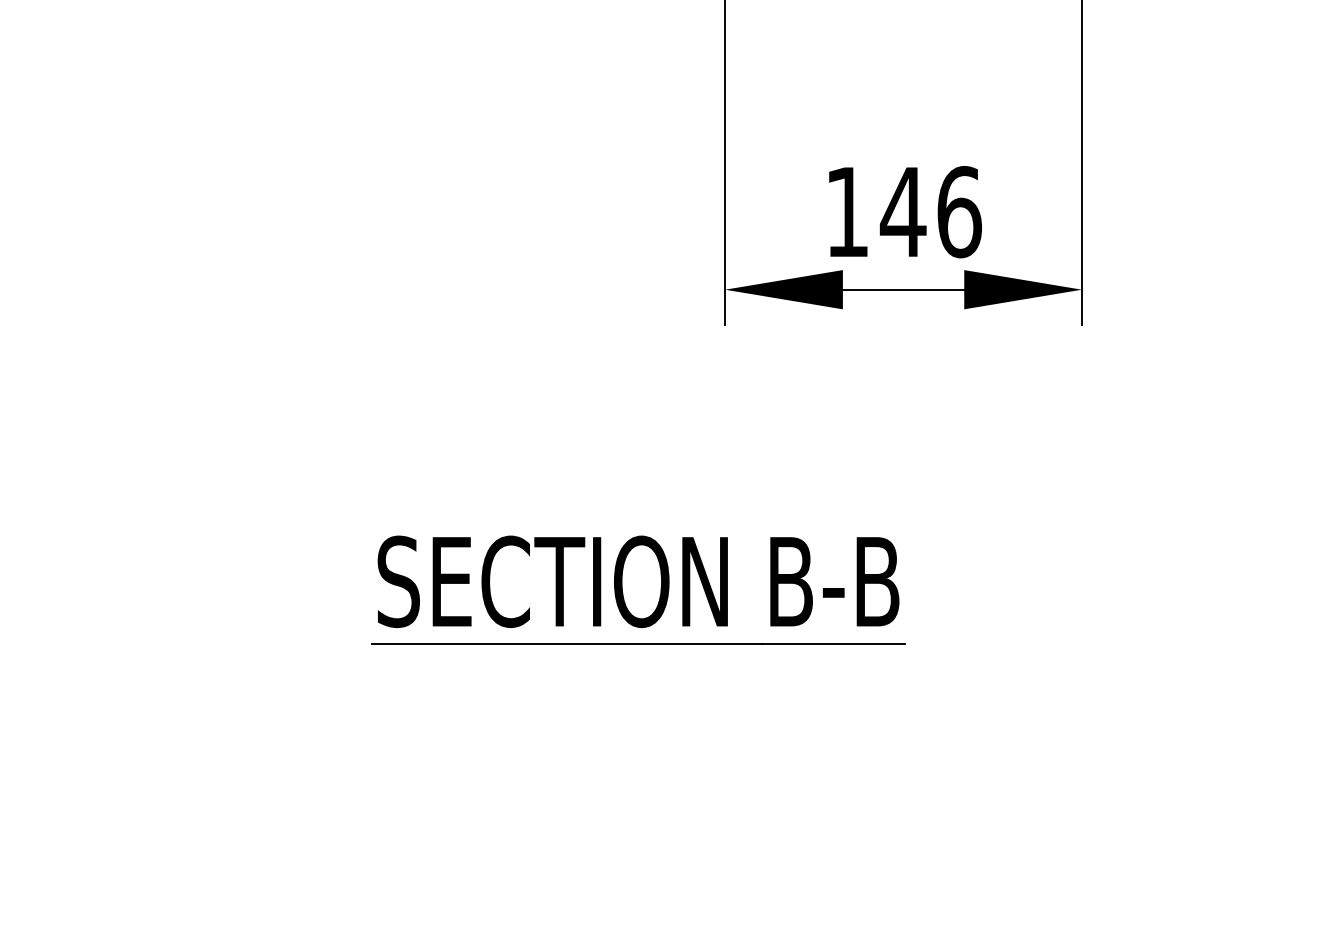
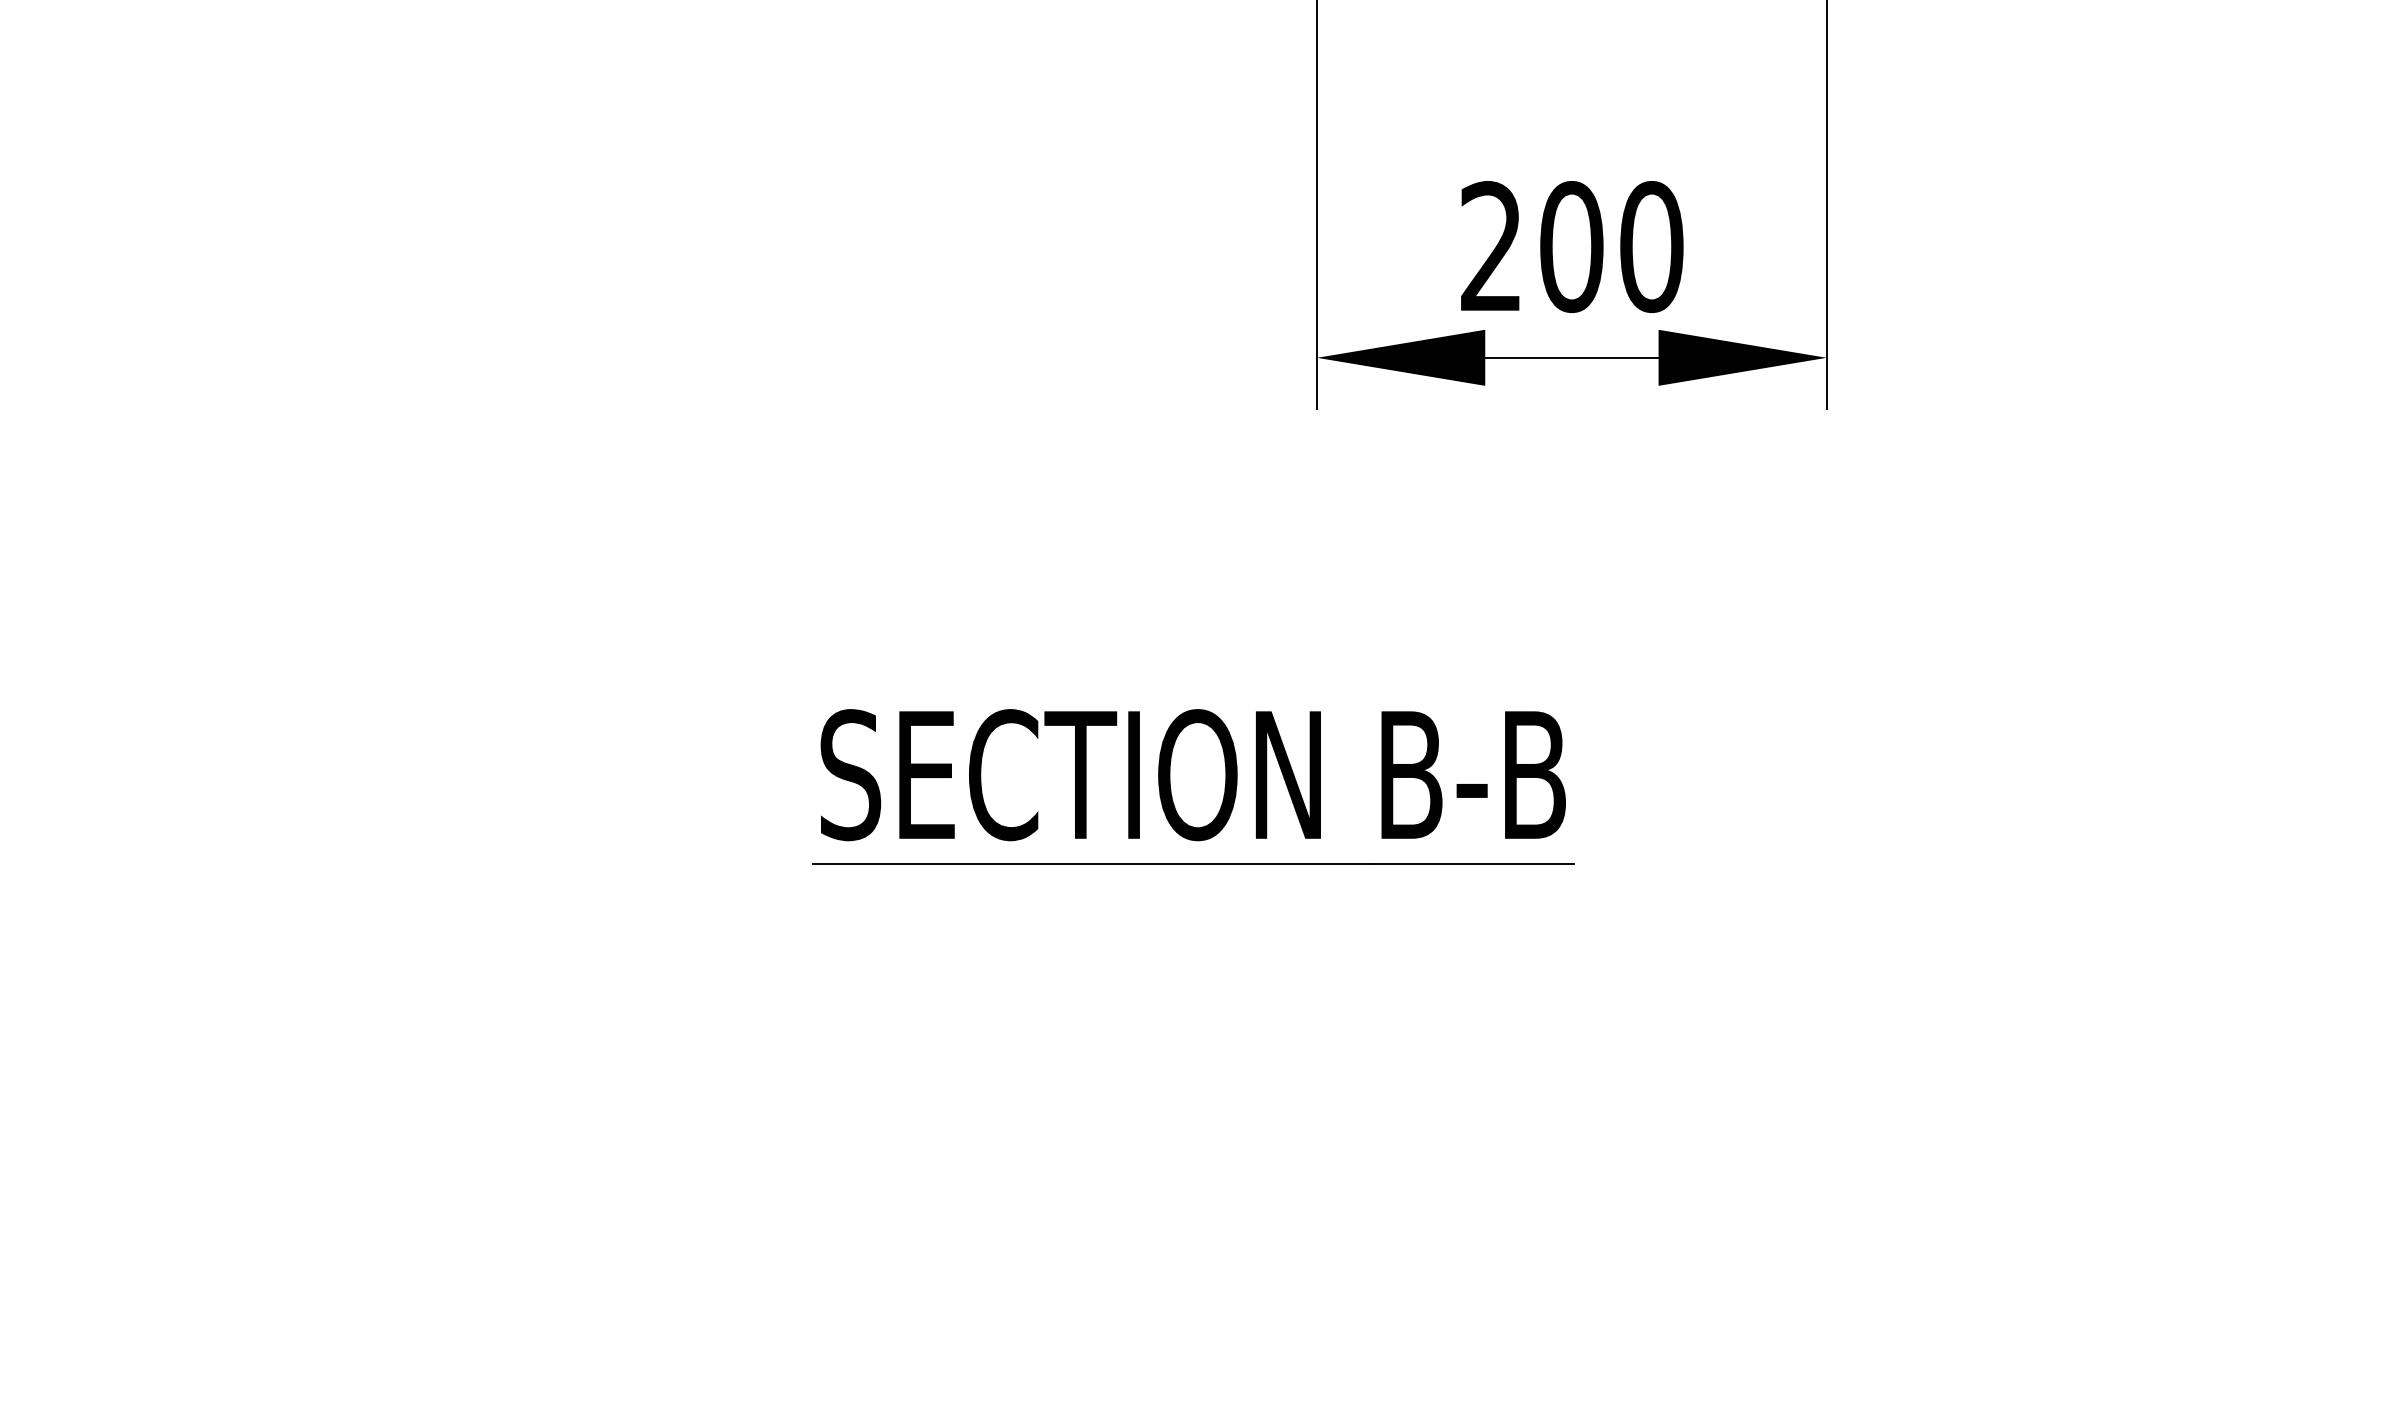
text: (903, 212) -> (1572, 247), 146 -> 200

